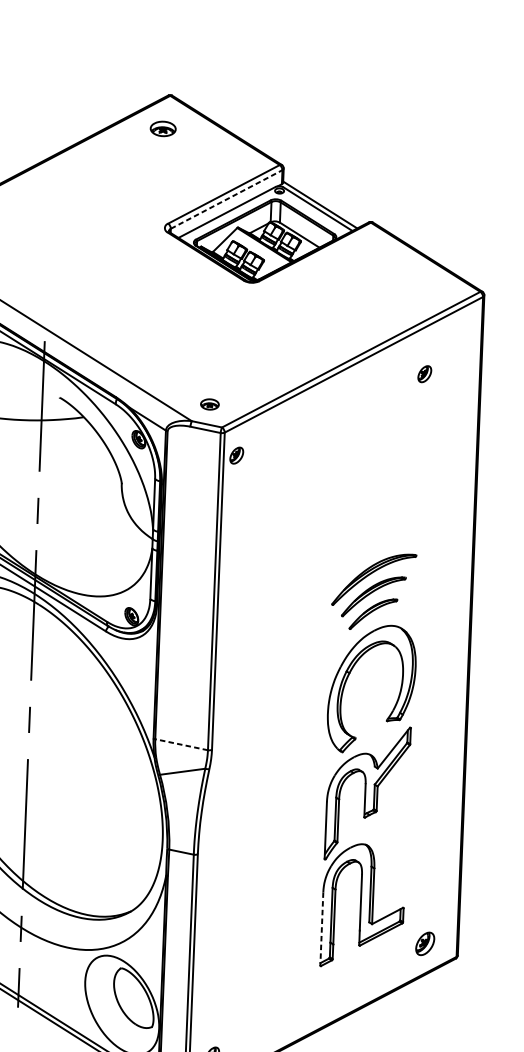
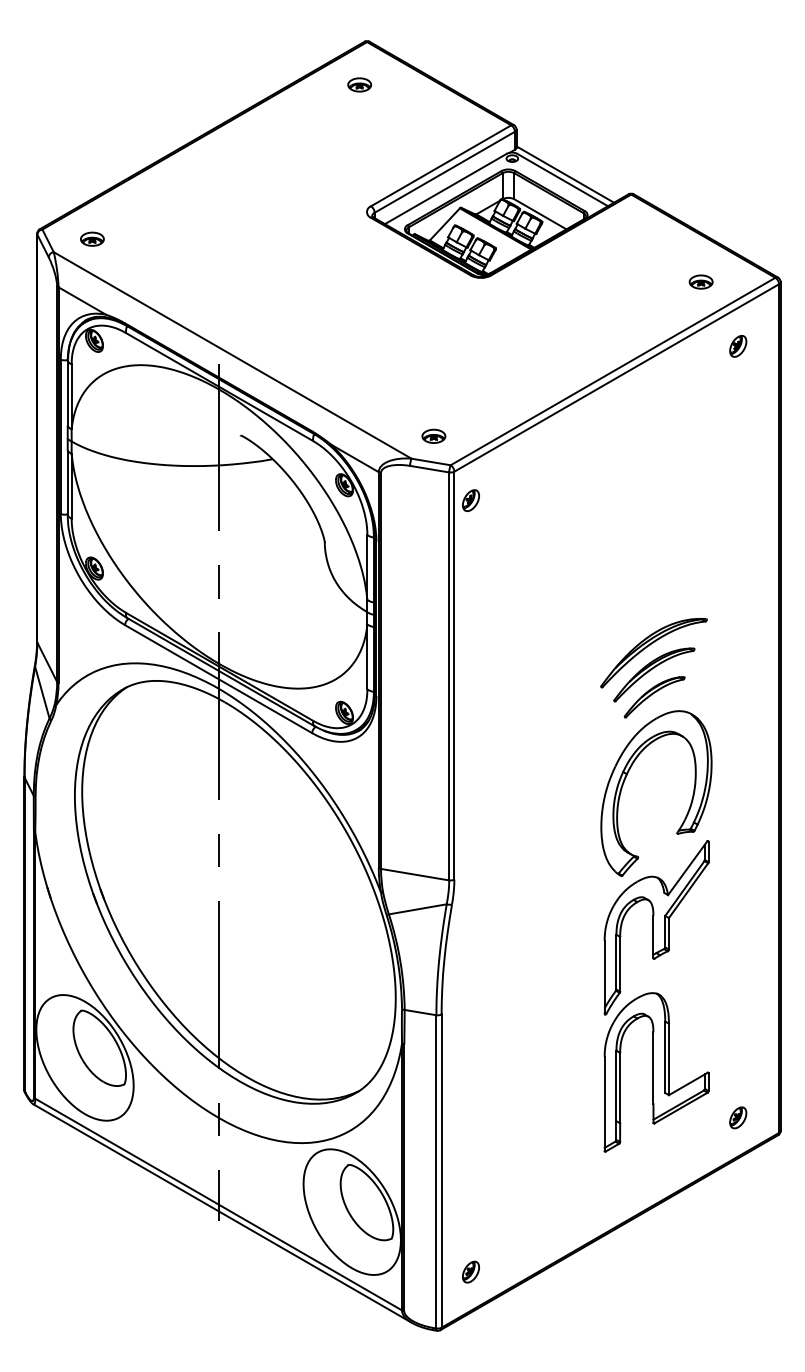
part: (163, 128) -> (359, 84), size x0.71
line: (226, 199) -> (444, 172), dashed -> solid
part: (422, 292) -> (700, 281), added
part: (425, 374) -> (738, 346), moved
line: (181, 744) -> (415, 874), dashed -> solid
line: (321, 929) -> (604, 1104), dashed -> solid
part: (425, 943) -> (738, 1117), size x0.71

